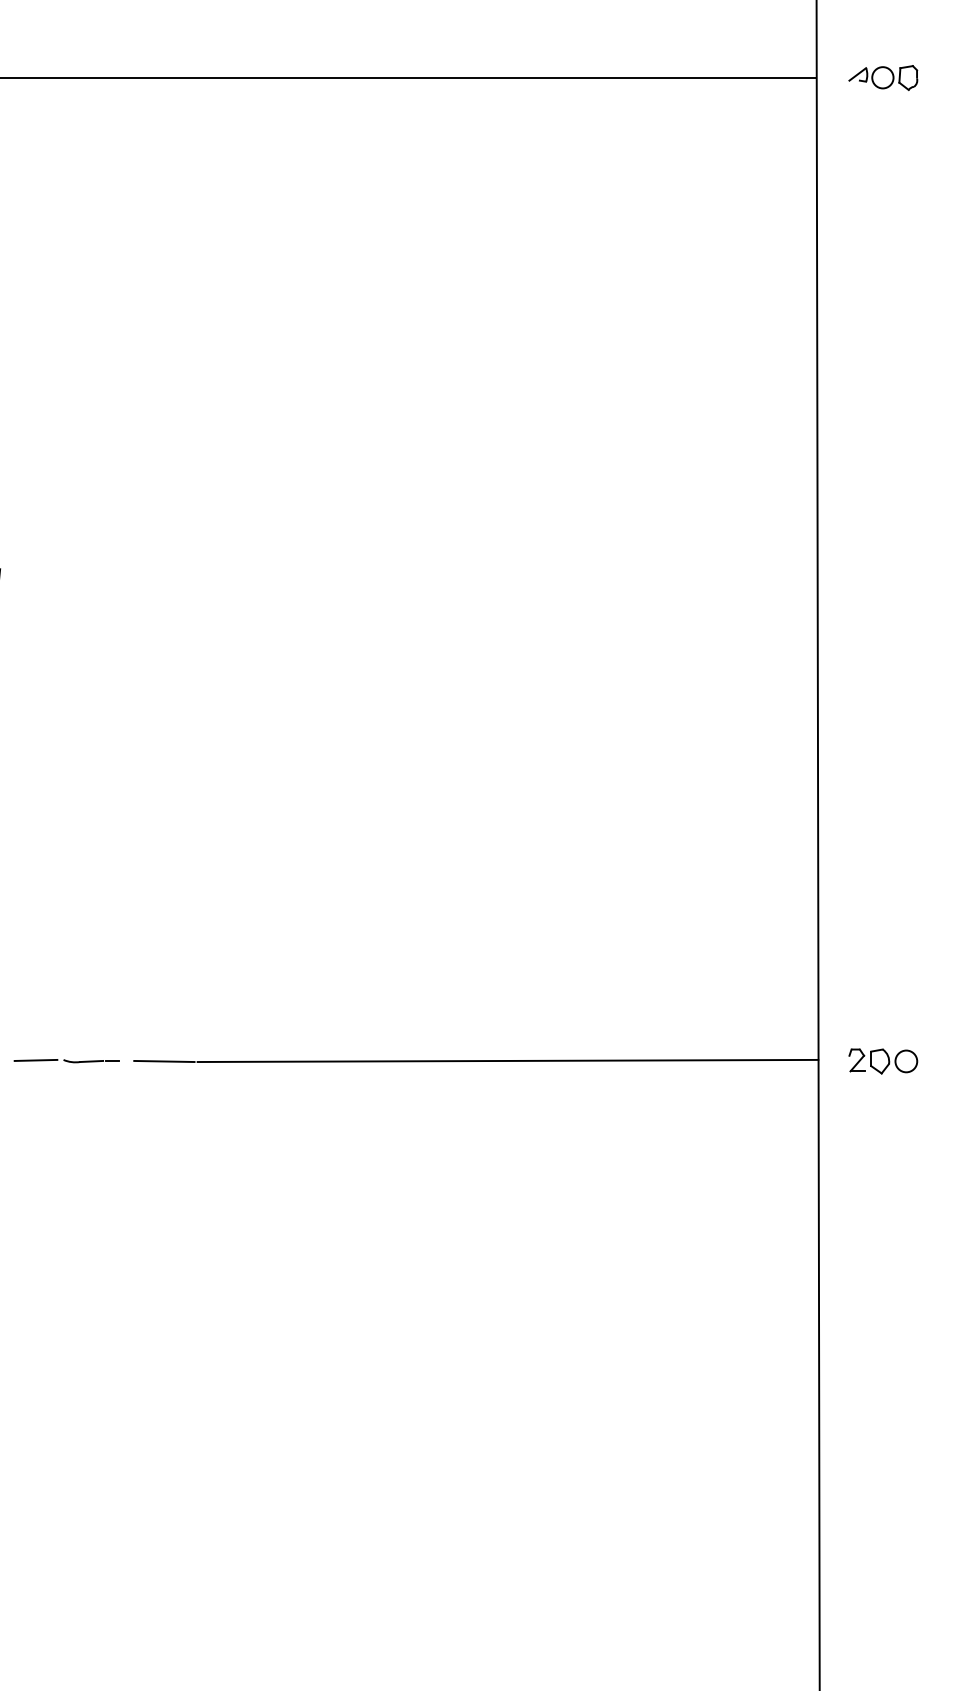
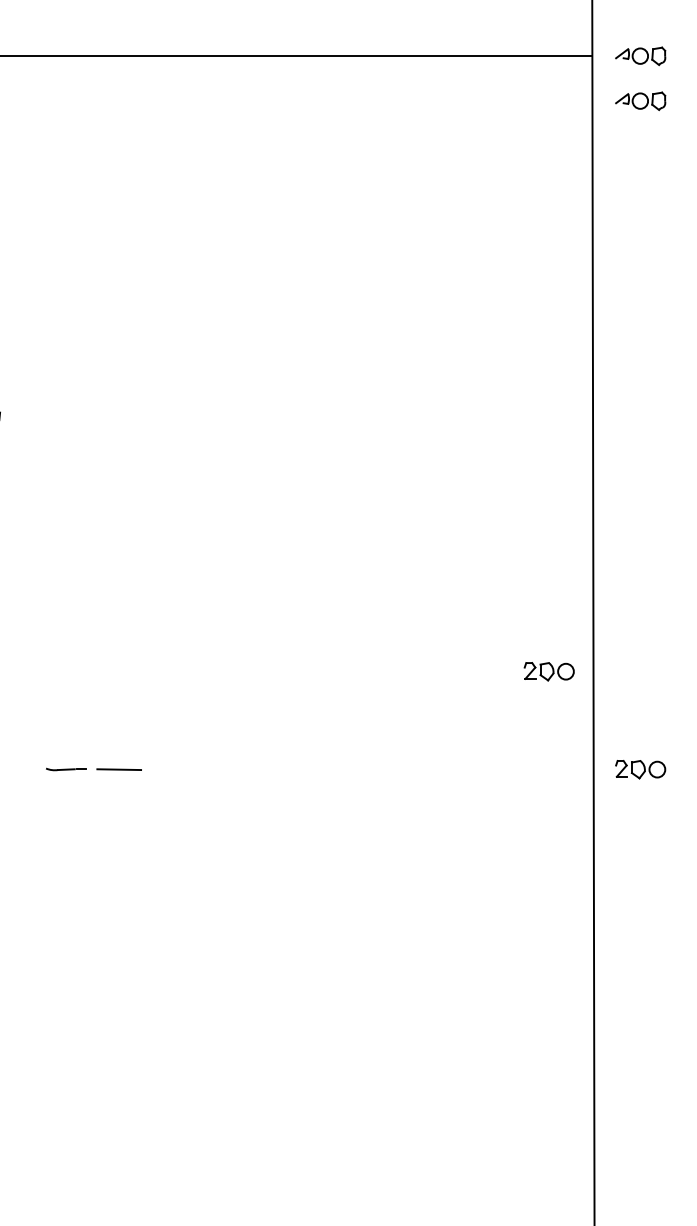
part: (883, 139) -> (640, 100), added
part: (757, 926) -> (549, 671), added
line: (35, 1059) -> (25, 768), removed
line: (507, 1060) -> (368, 768), removed

